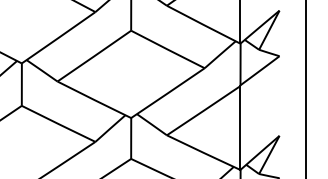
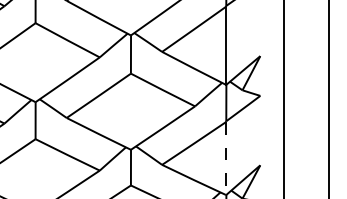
line: (239, 129) -> (225, 159), solid -> dashed

